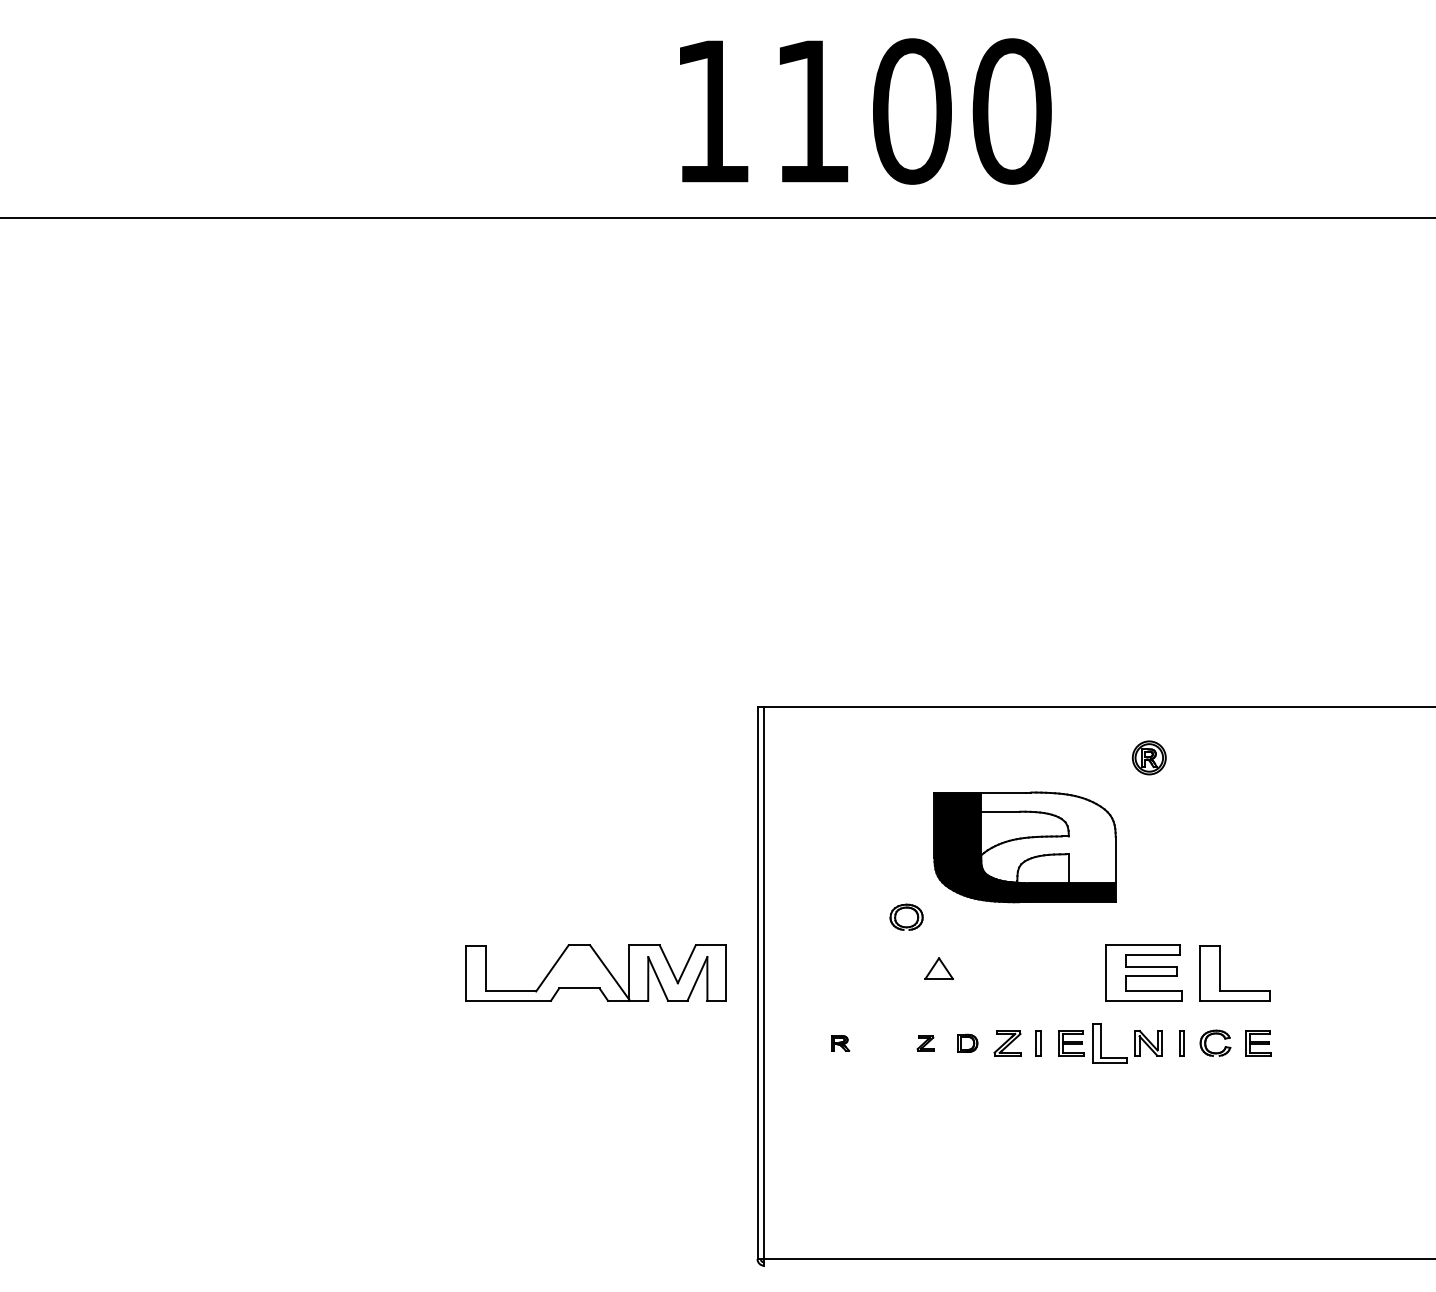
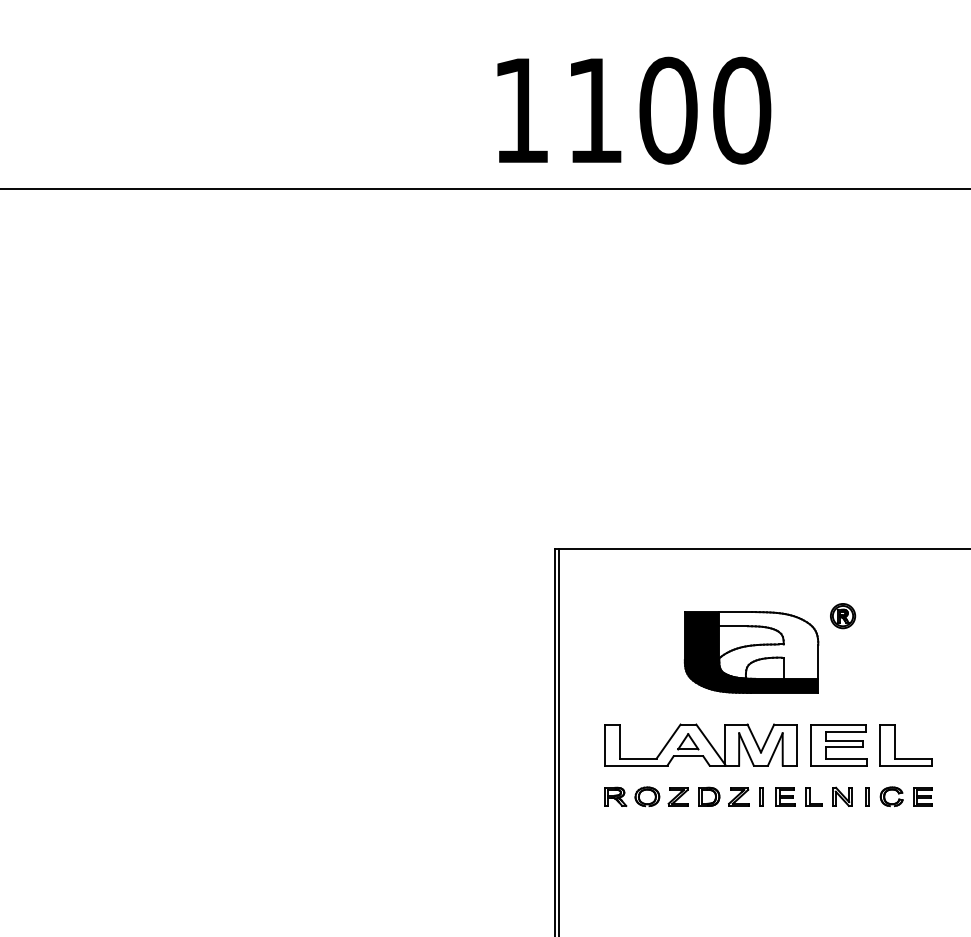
part: (1148, 757) -> (842, 615), moved
part: (906, 916) -> (647, 796), moved
part: (595, 972) -> (700, 744), moved
part: (840, 1043) -> (615, 796), size x1.67
part: (925, 1043) -> (678, 796), size x1.67
part: (967, 1043) -> (709, 796), size x1.43
part: (1109, 1043) -> (813, 796), size x0.62

